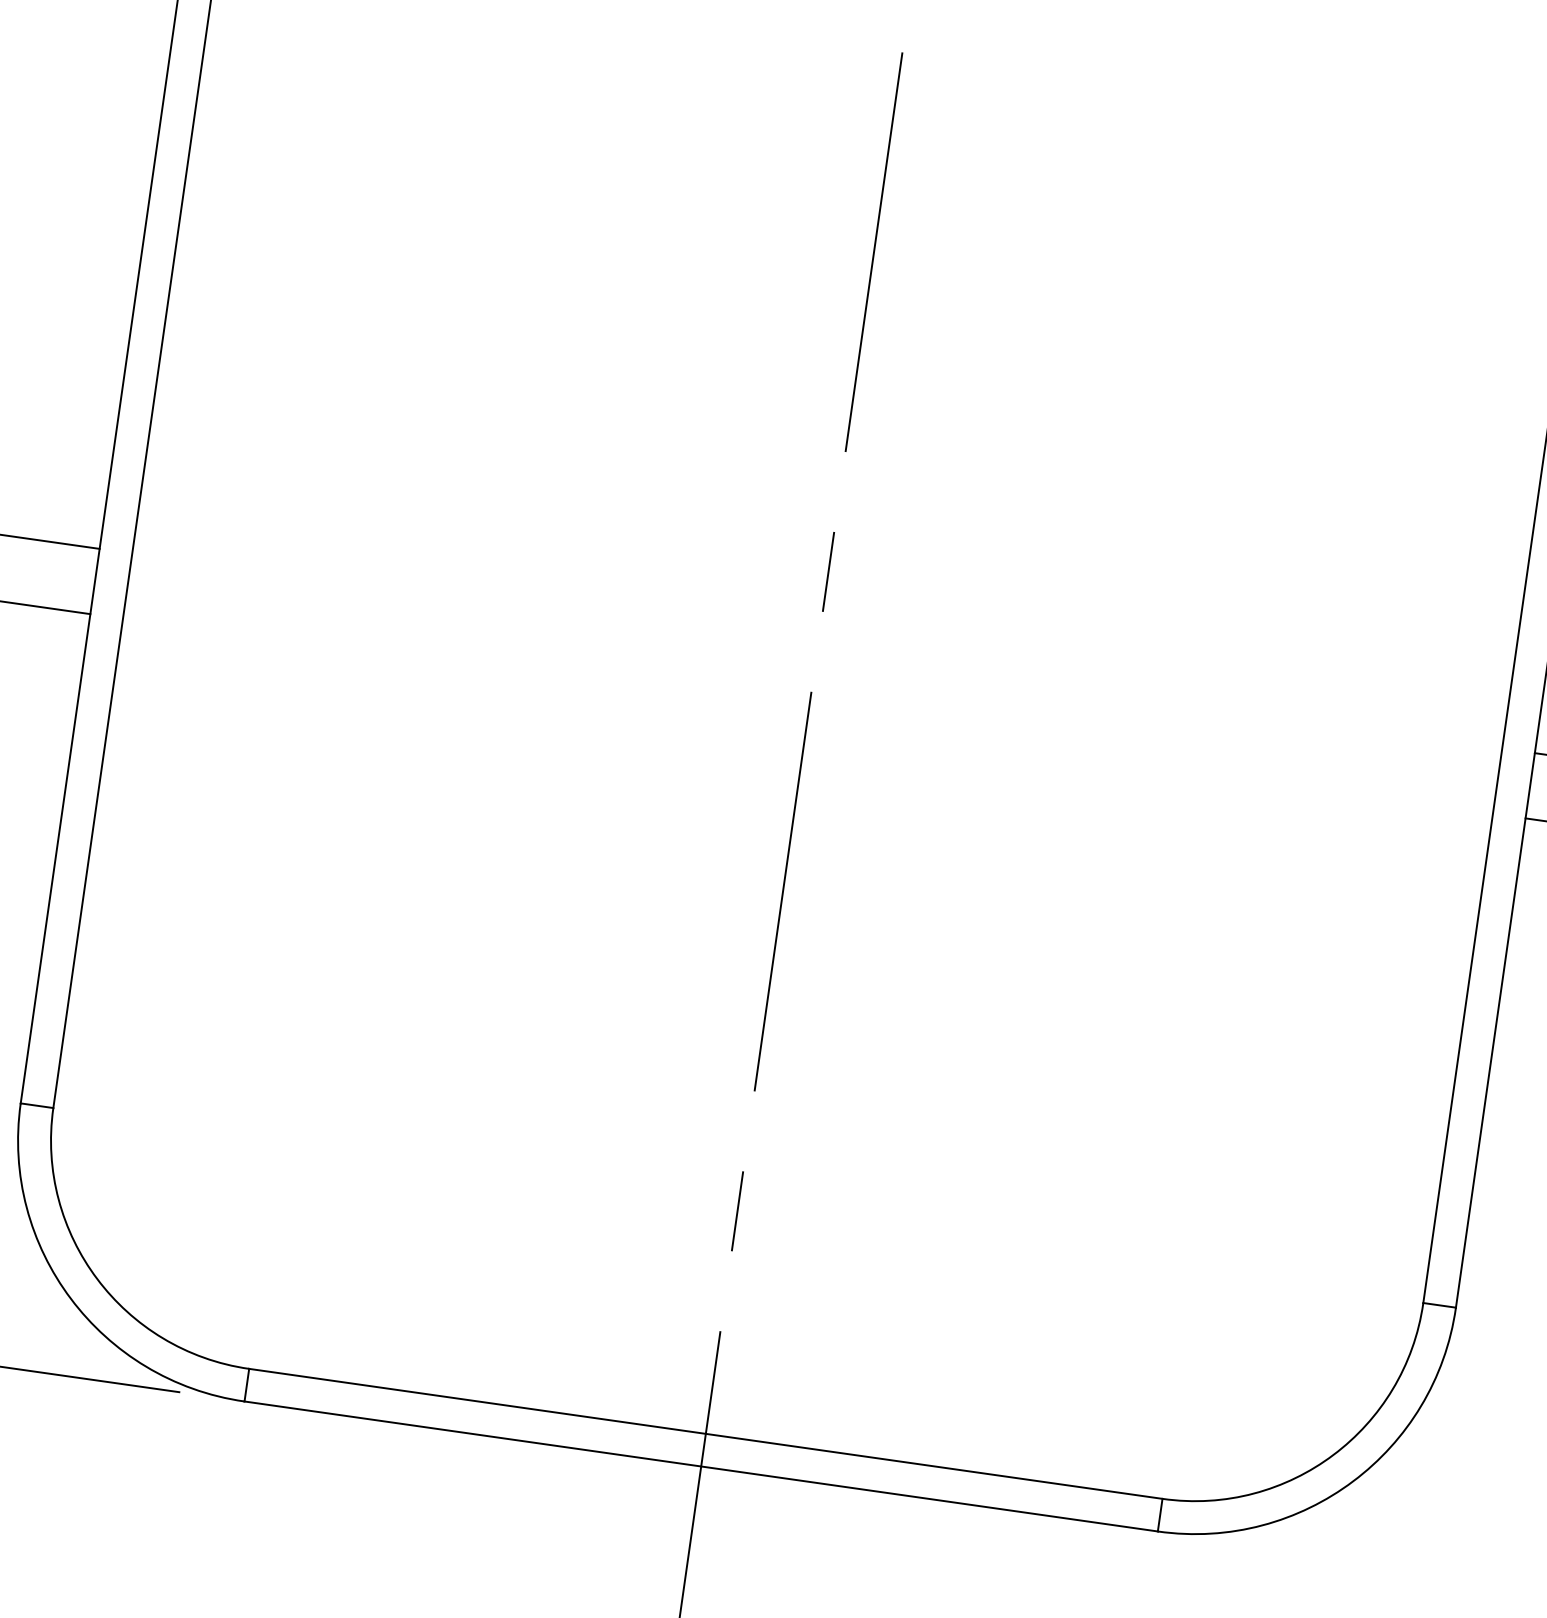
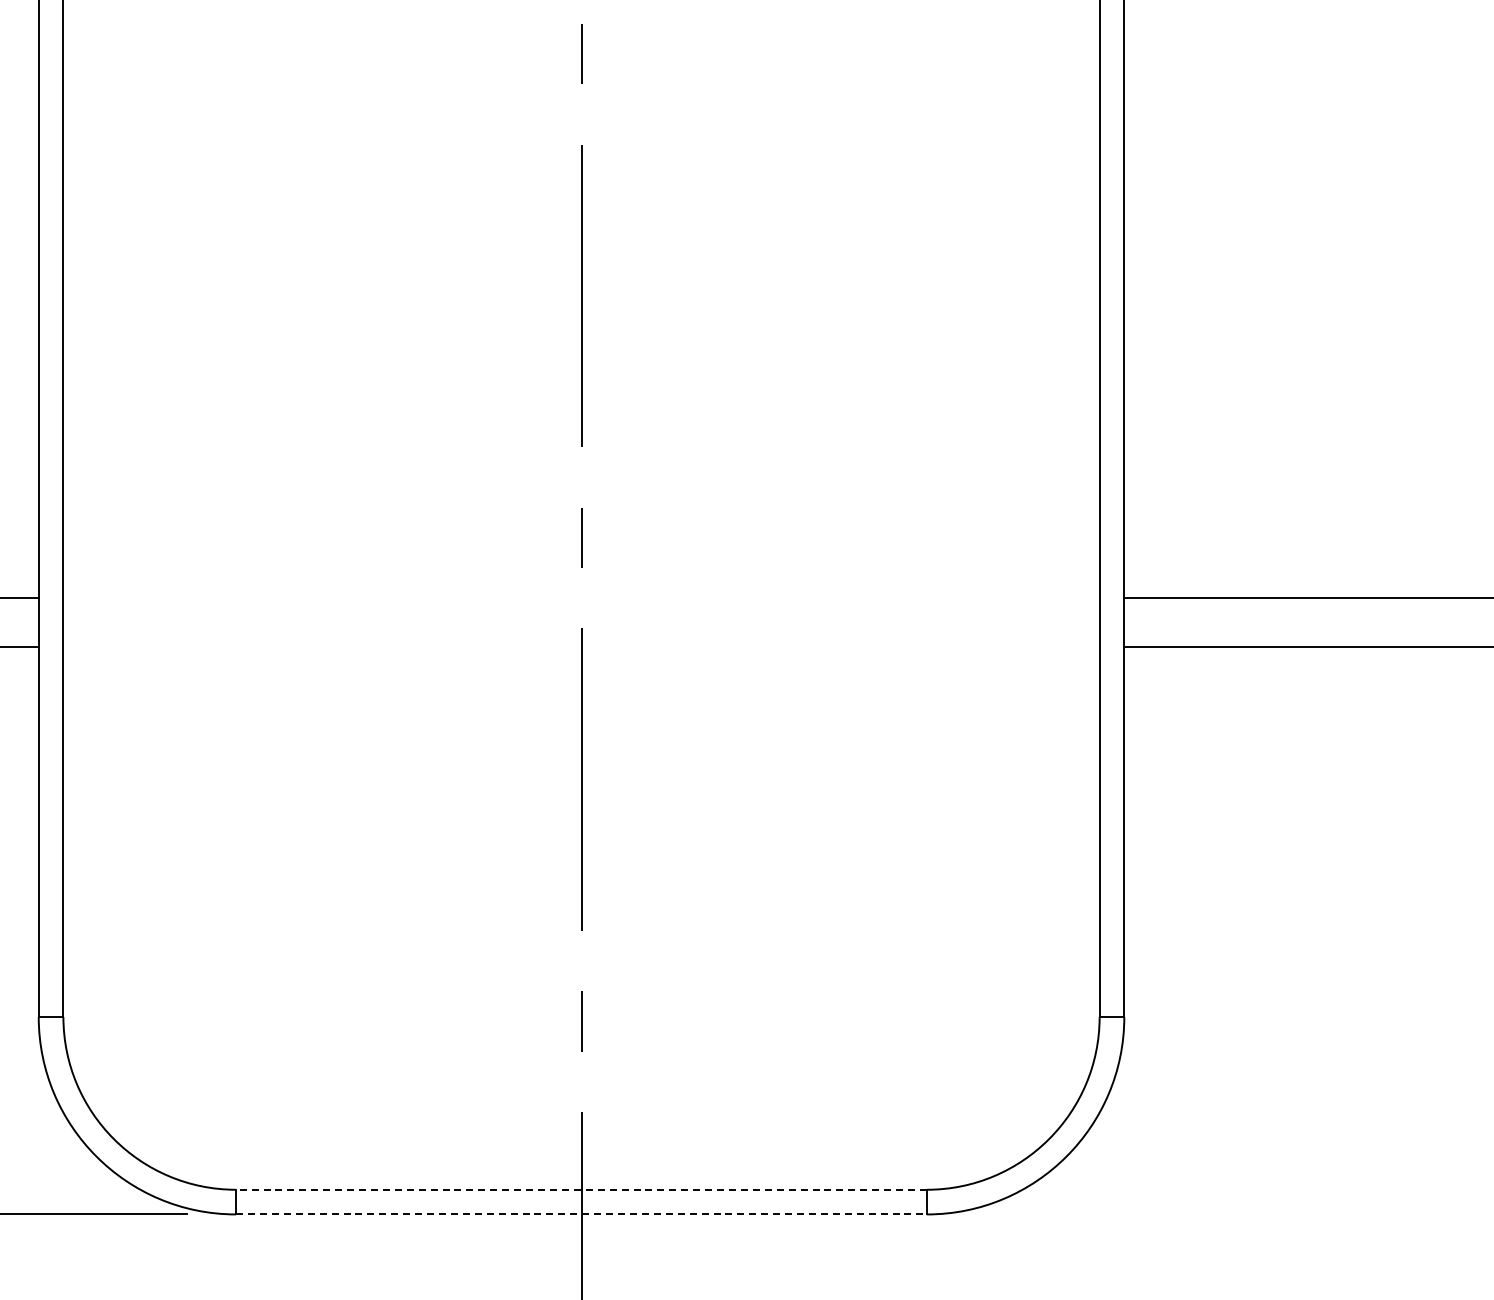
line: (705, 1433) -> (581, 1189), solid -> dashed
line: (702, 1466) -> (582, 1214), solid -> dashed

